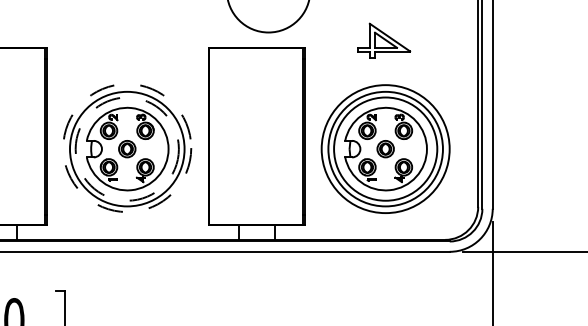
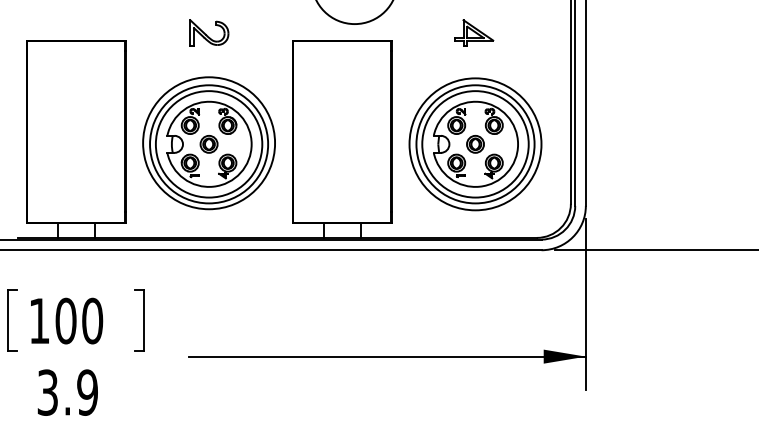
part: (127, 40) -> (209, 32), added
part: (384, 40) -> (474, 32), size x0.71
circle: (127, 148) -> (209, 143), dashed -> solid
circle: (126, 149) -> (208, 144), dashed -> solid

